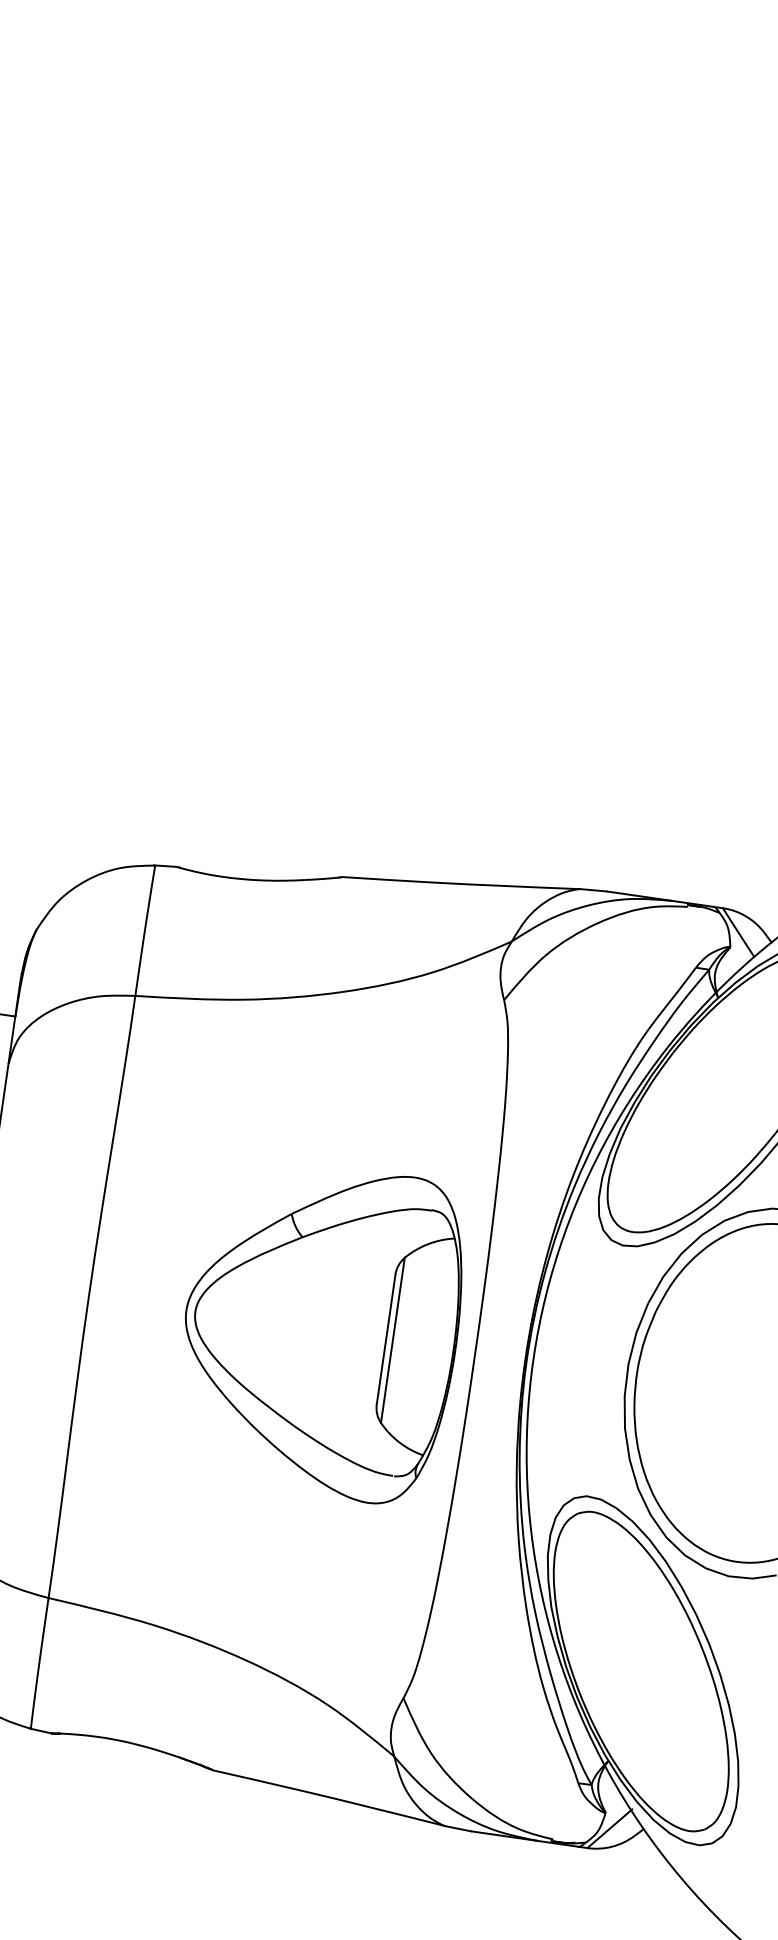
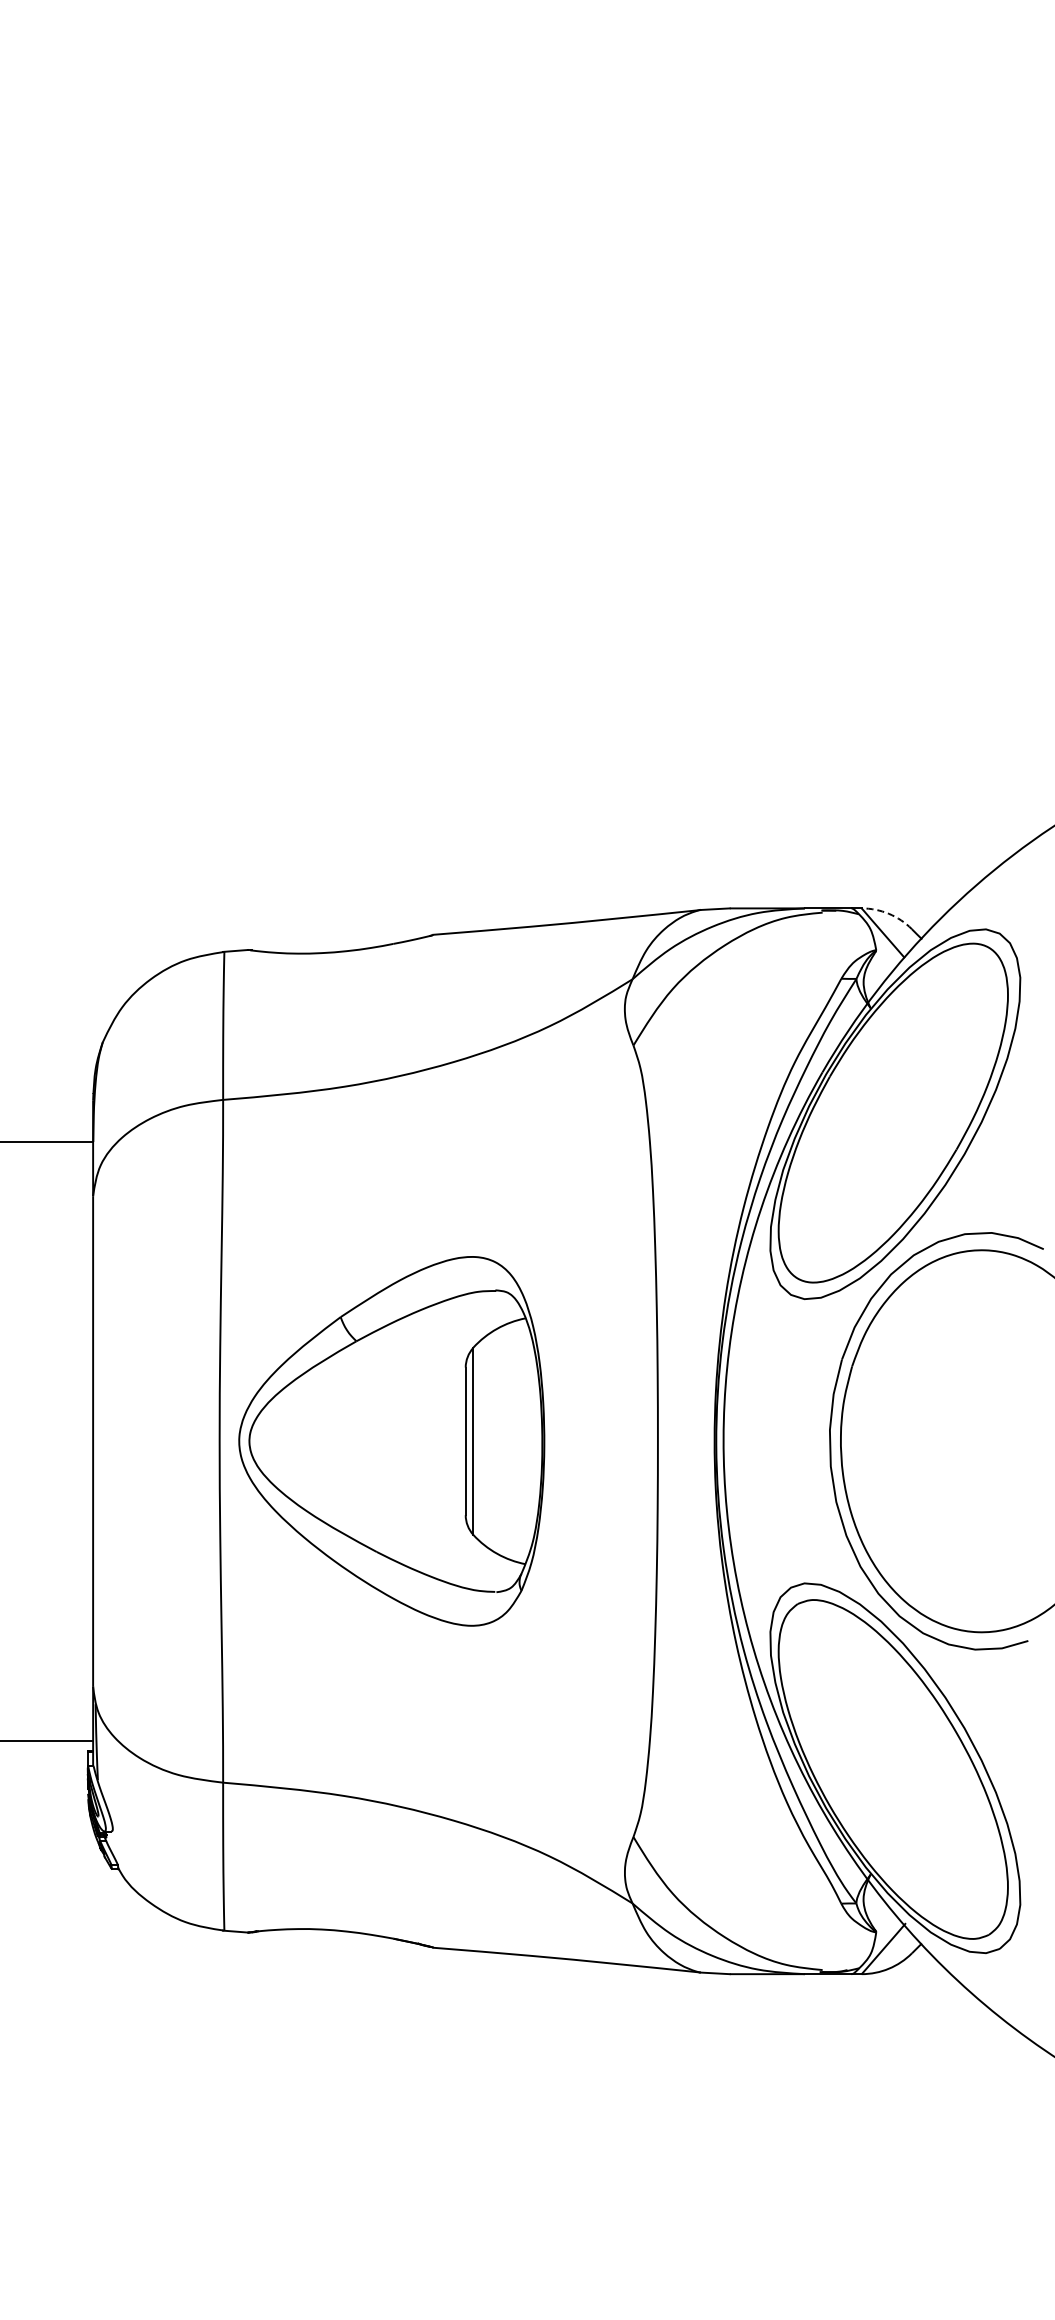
arc: (745, 916) -> (888, 913), solid -> dashed
part: (320, 1330) -> (391, 1441), moved

